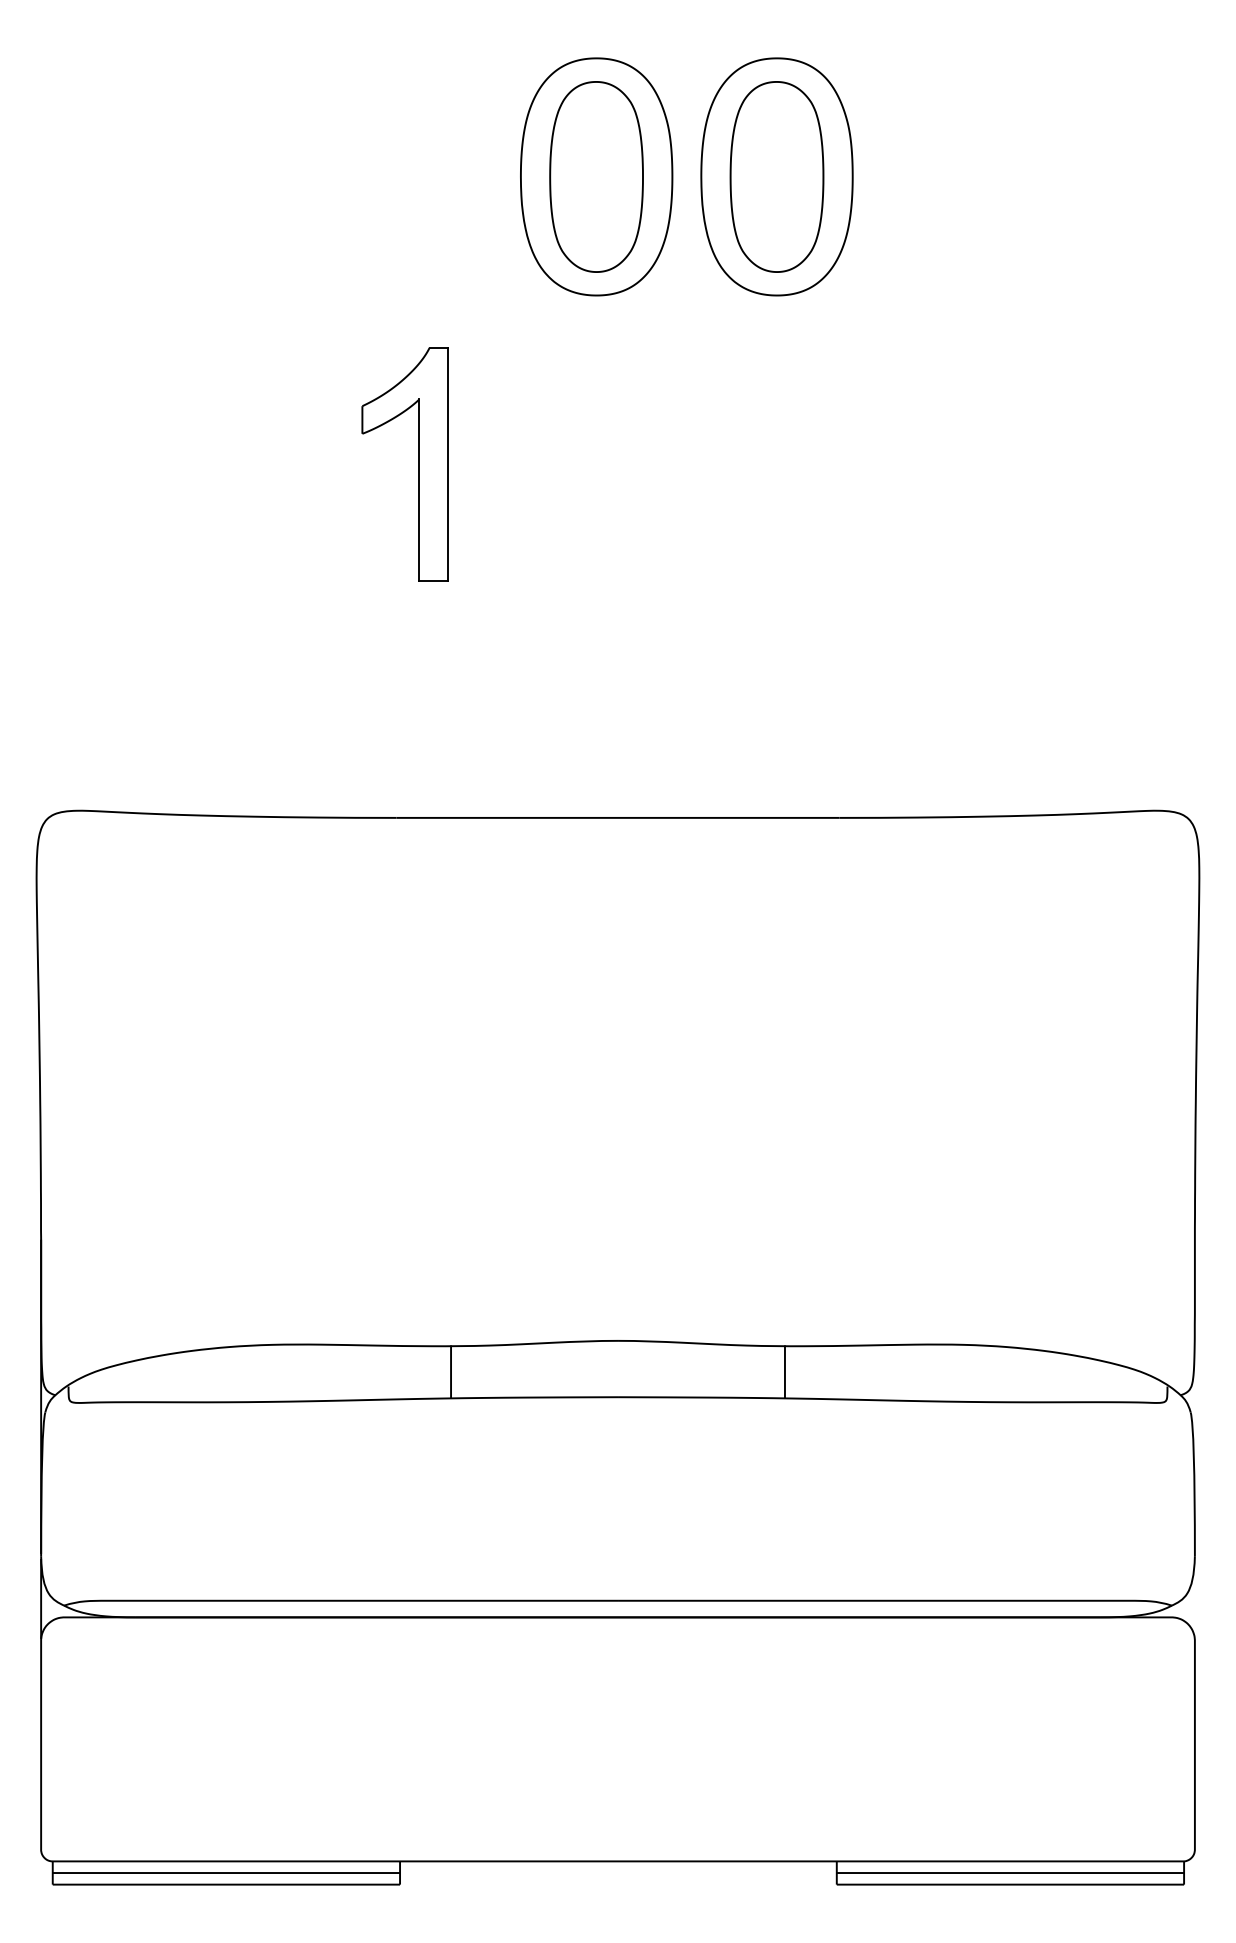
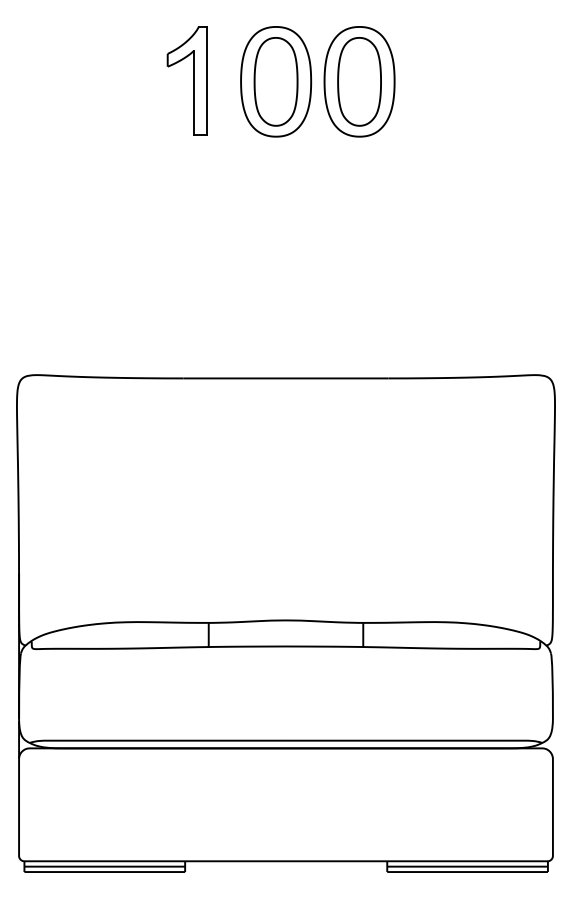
part: (418, 463) -> (193, 80), moved

